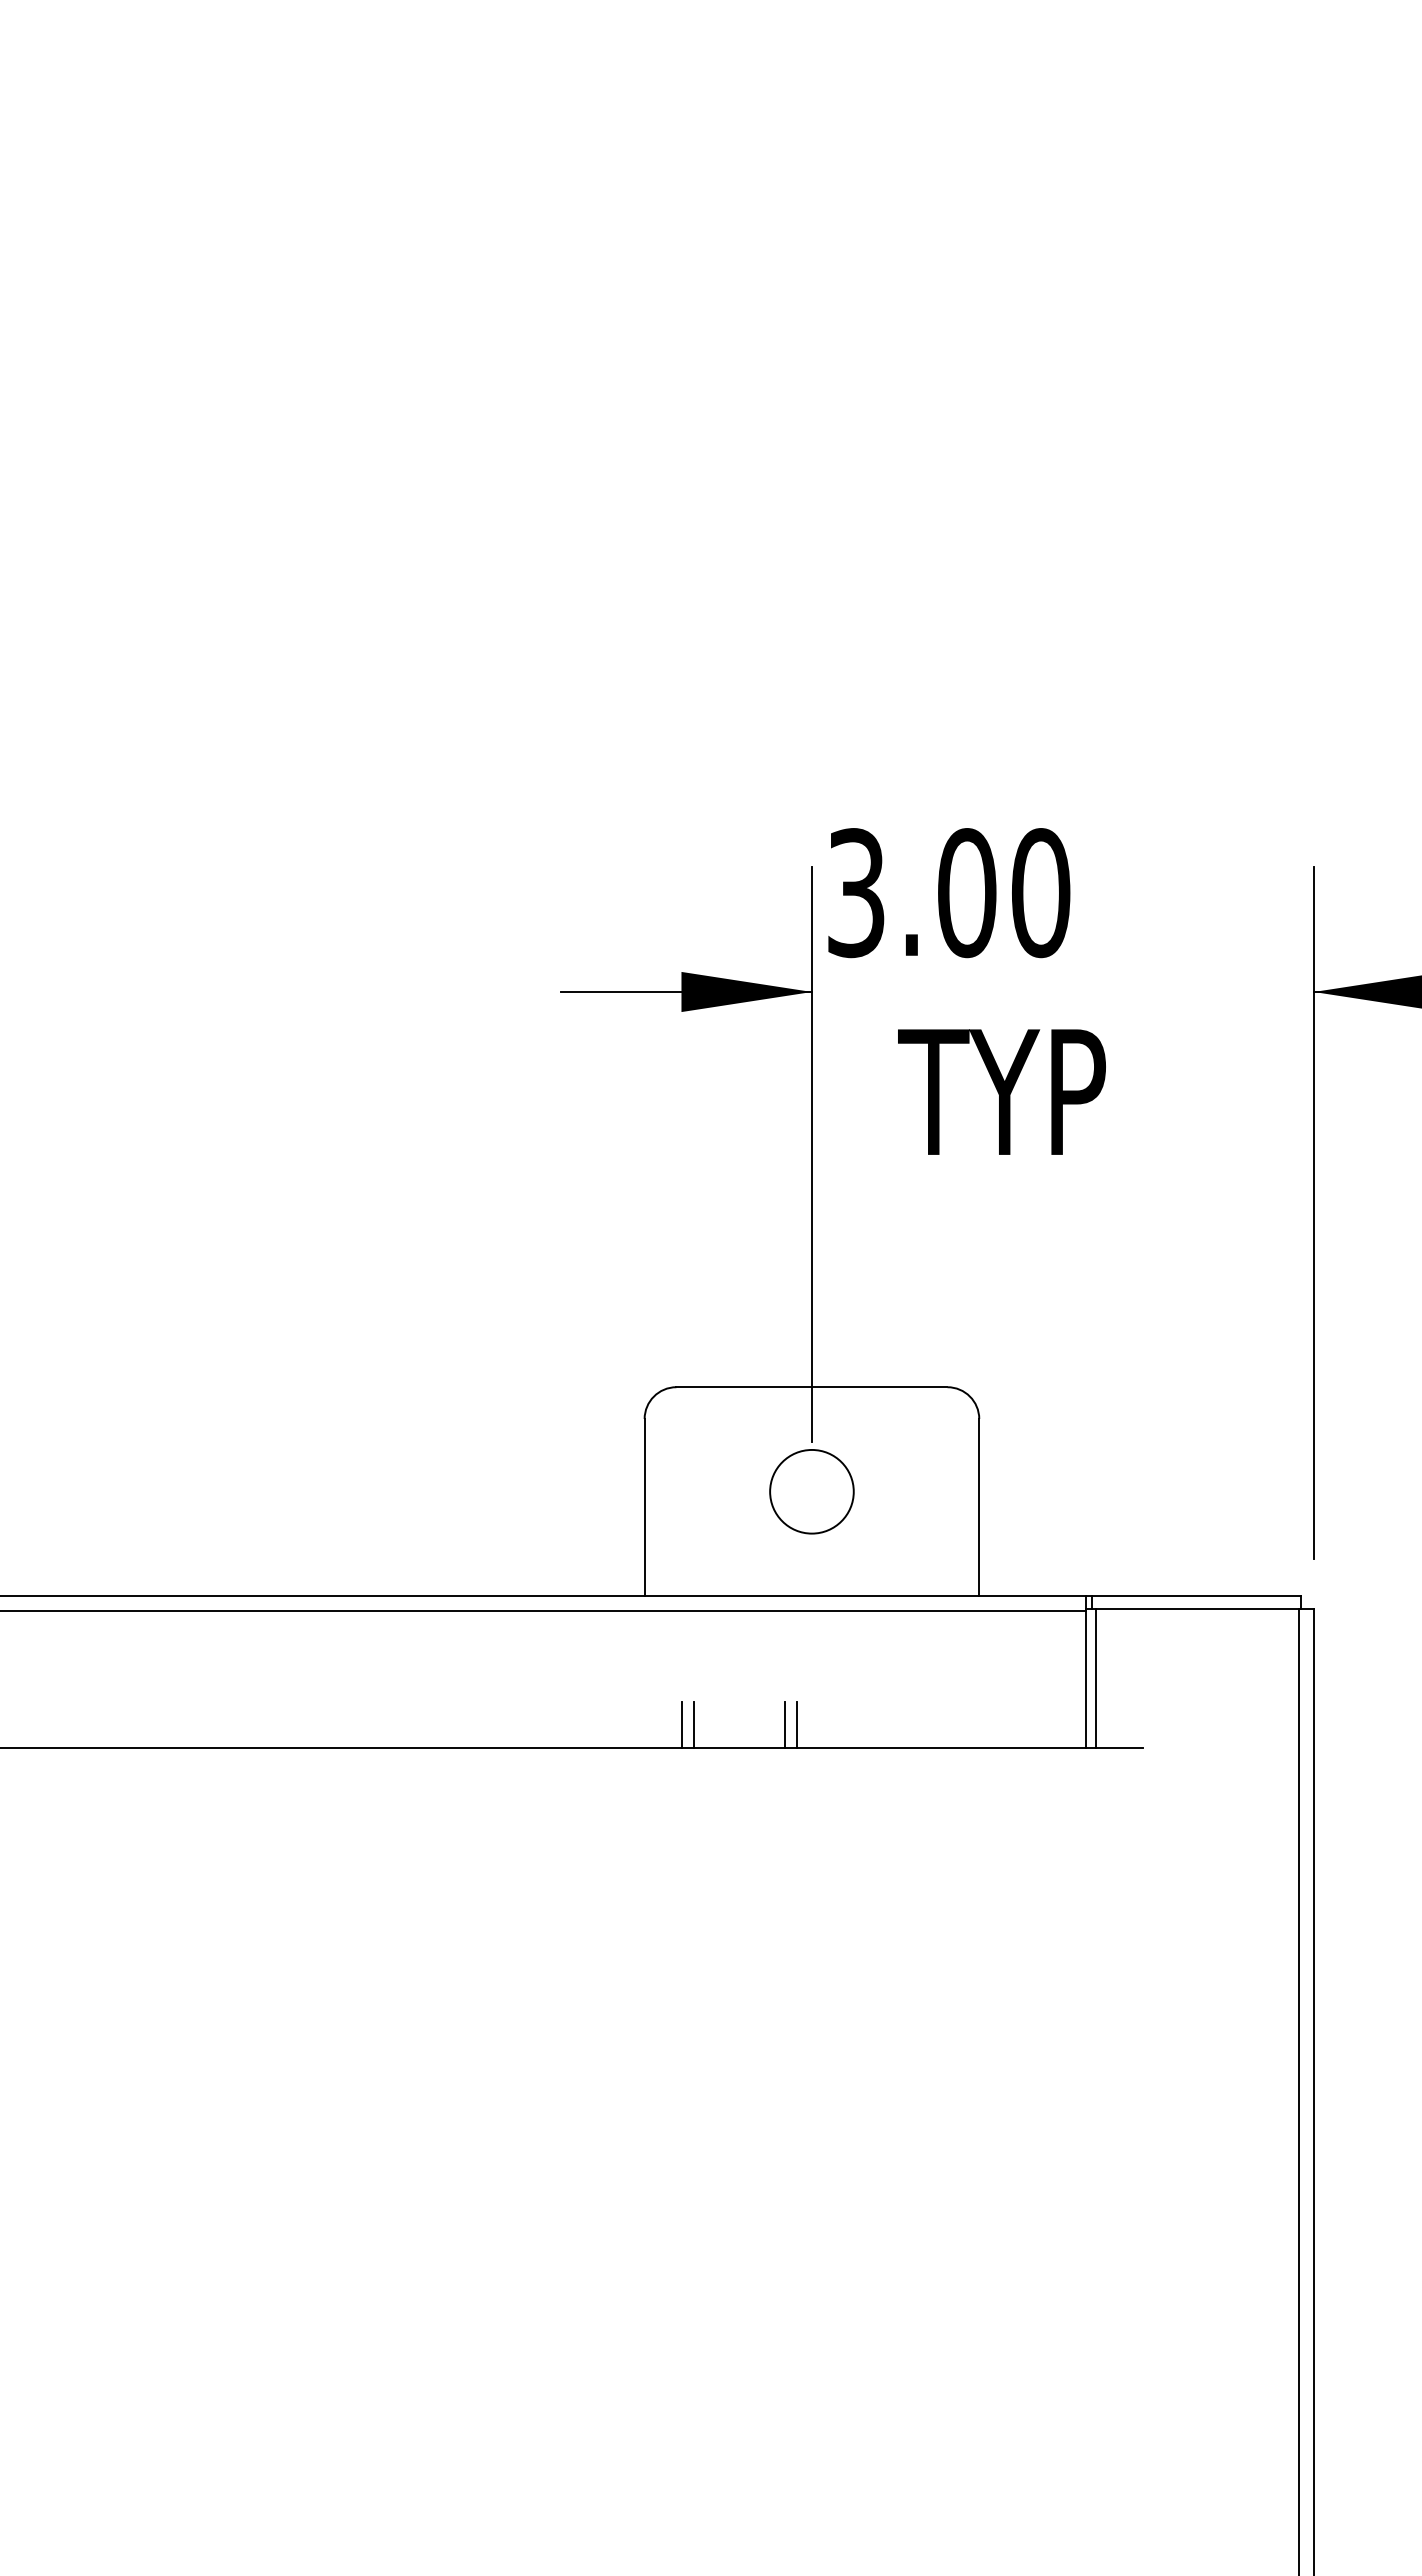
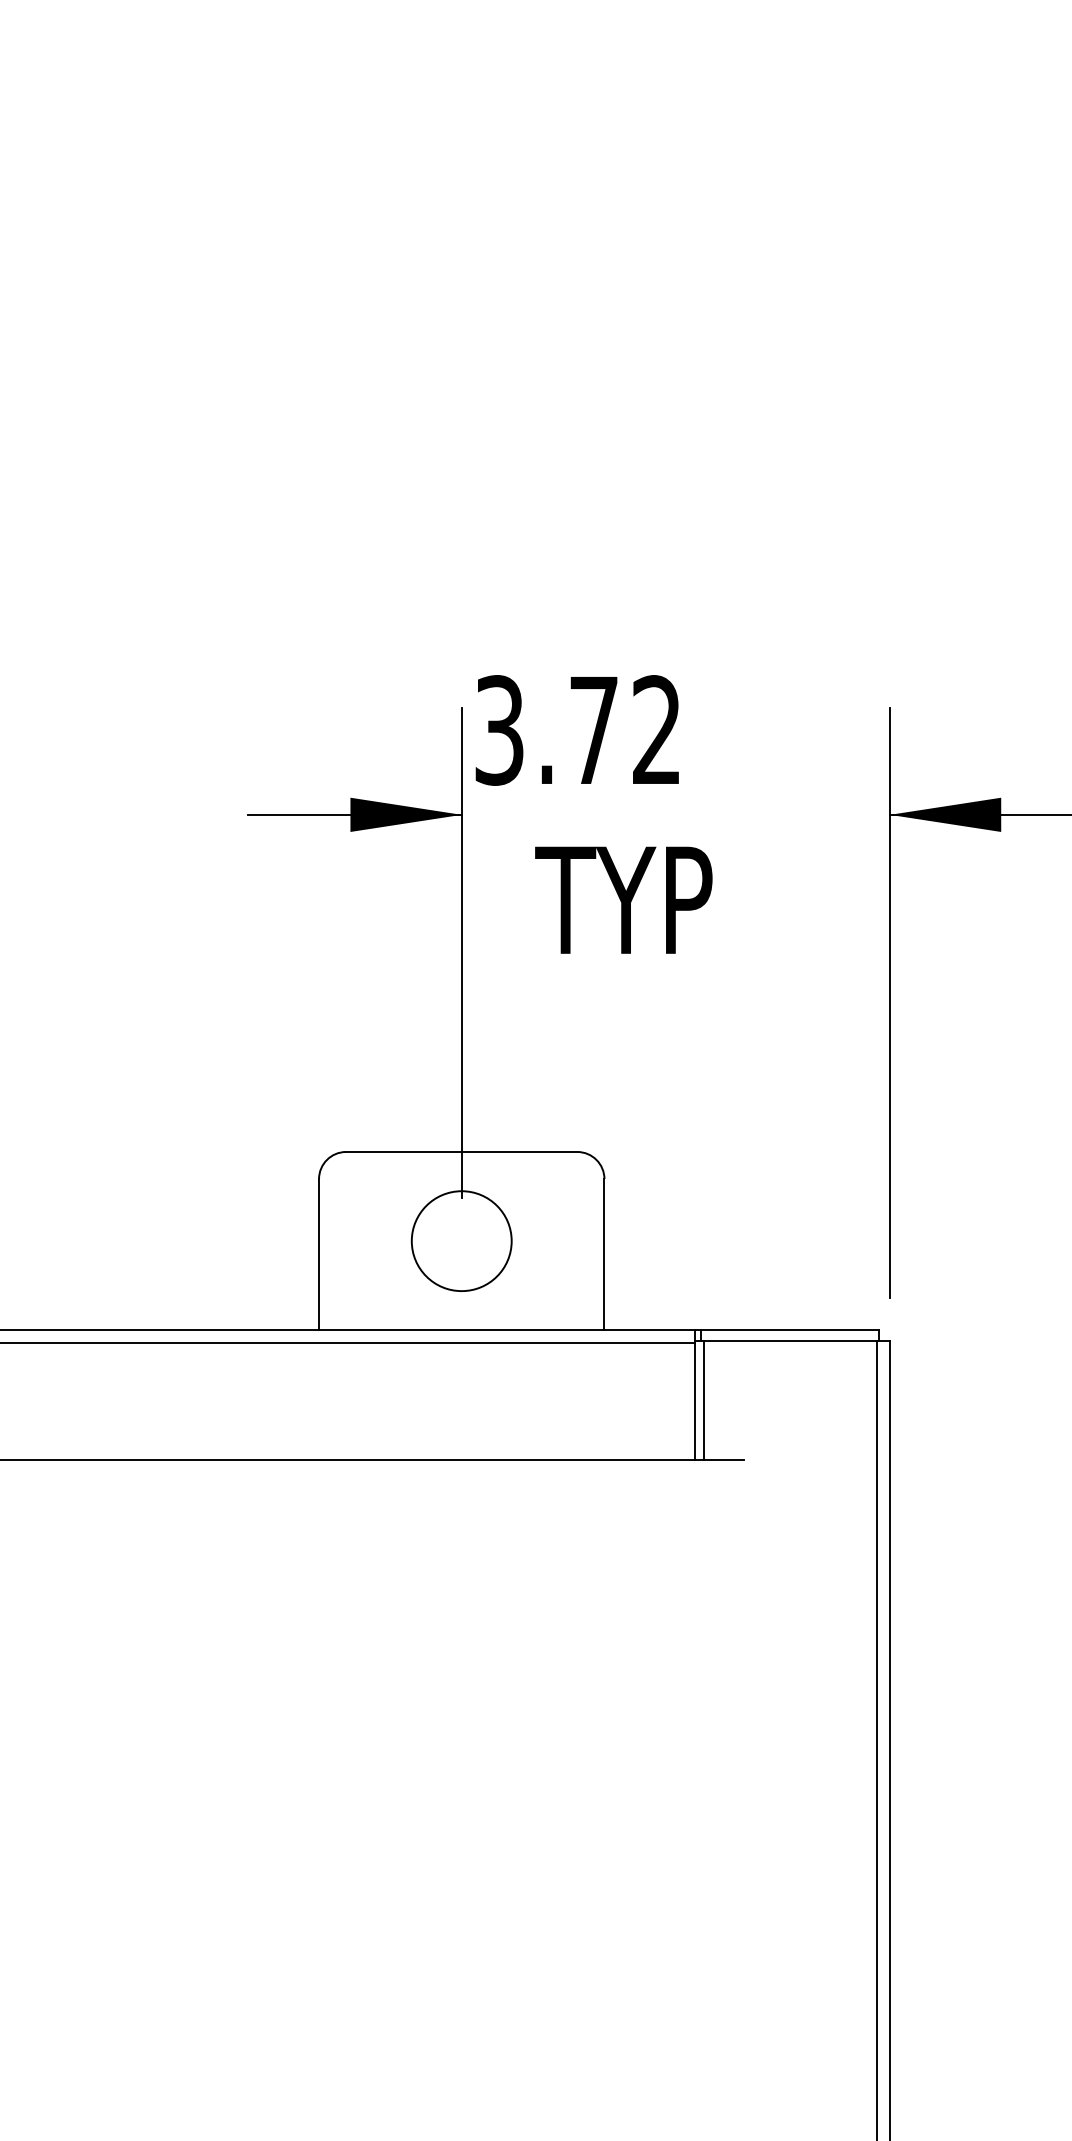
text: (1004, 893) -> (625, 730), 3.00 -> 3.72
circle: (811, 1491) -> (461, 1240), size x1.4
line: (681, 1724) -> (350, 1439), removed
line: (694, 1724) -> (361, 1439), removed
line: (784, 1724) -> (438, 1439), removed
line: (797, 1724) -> (449, 1439), removed

